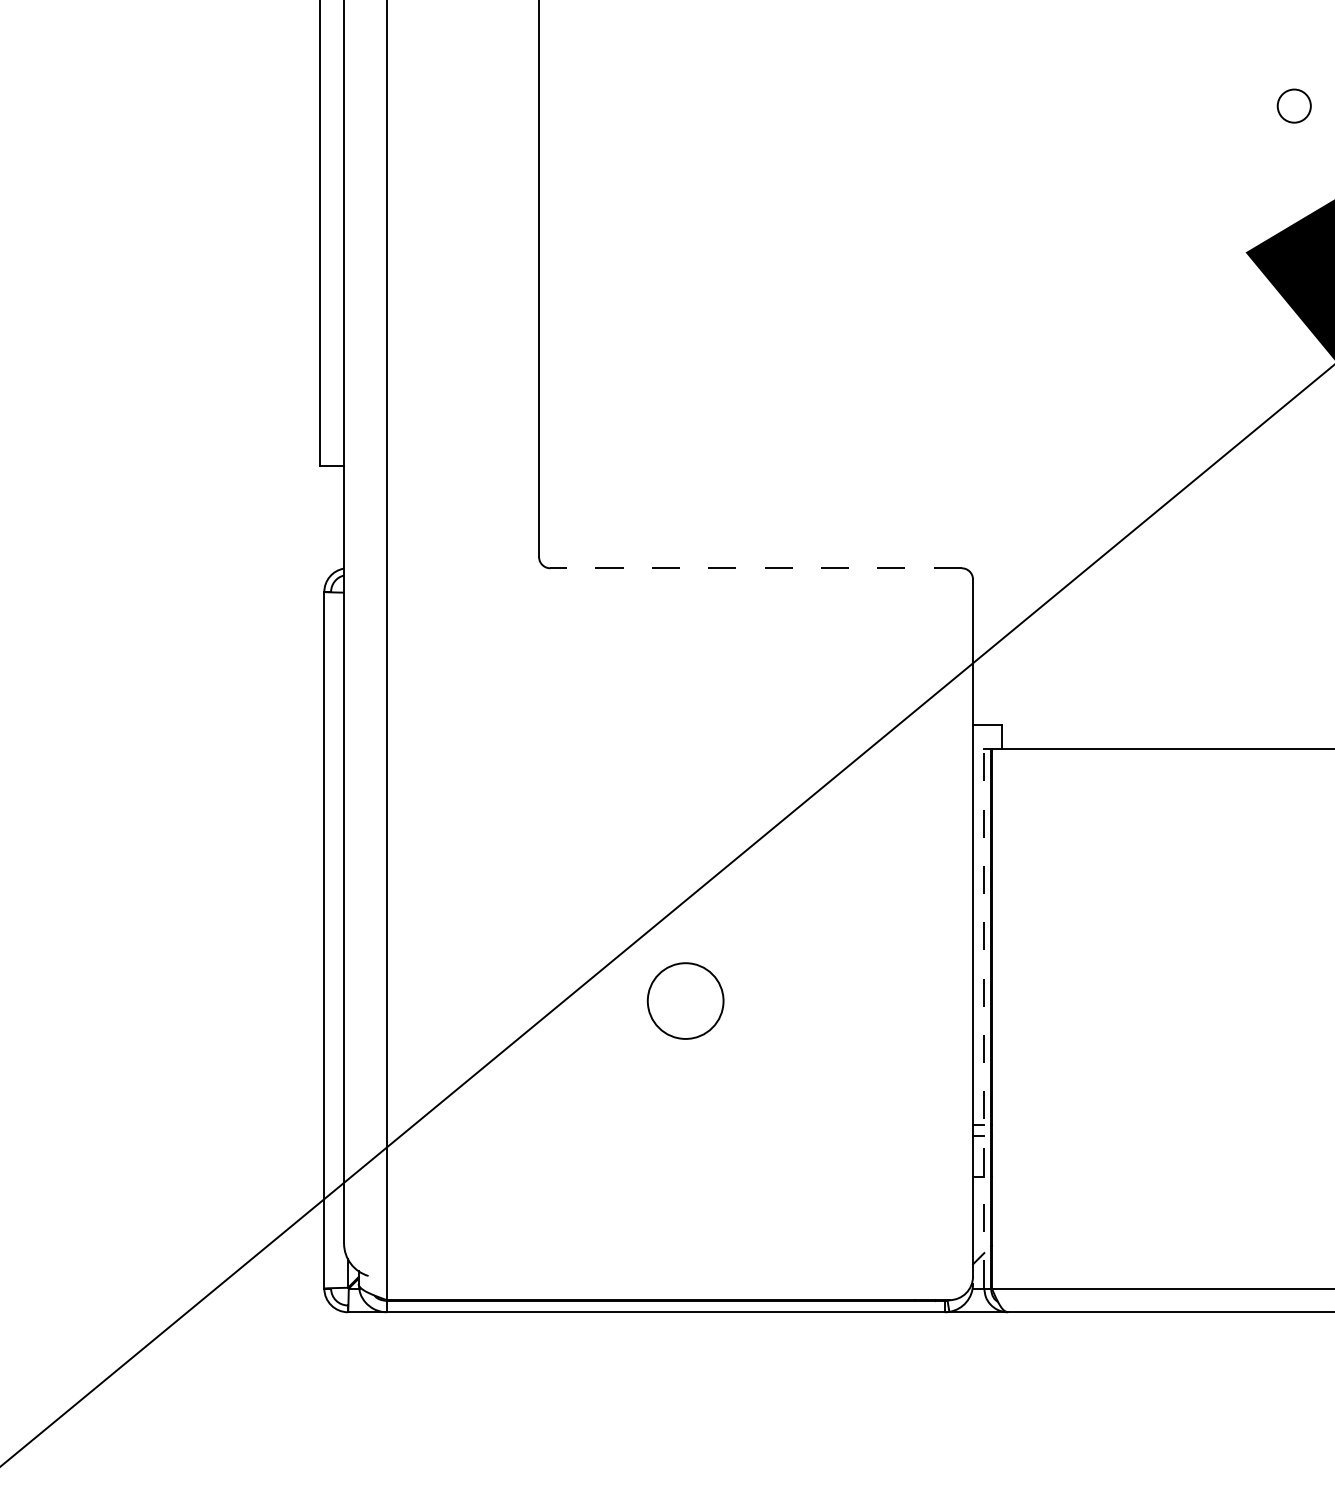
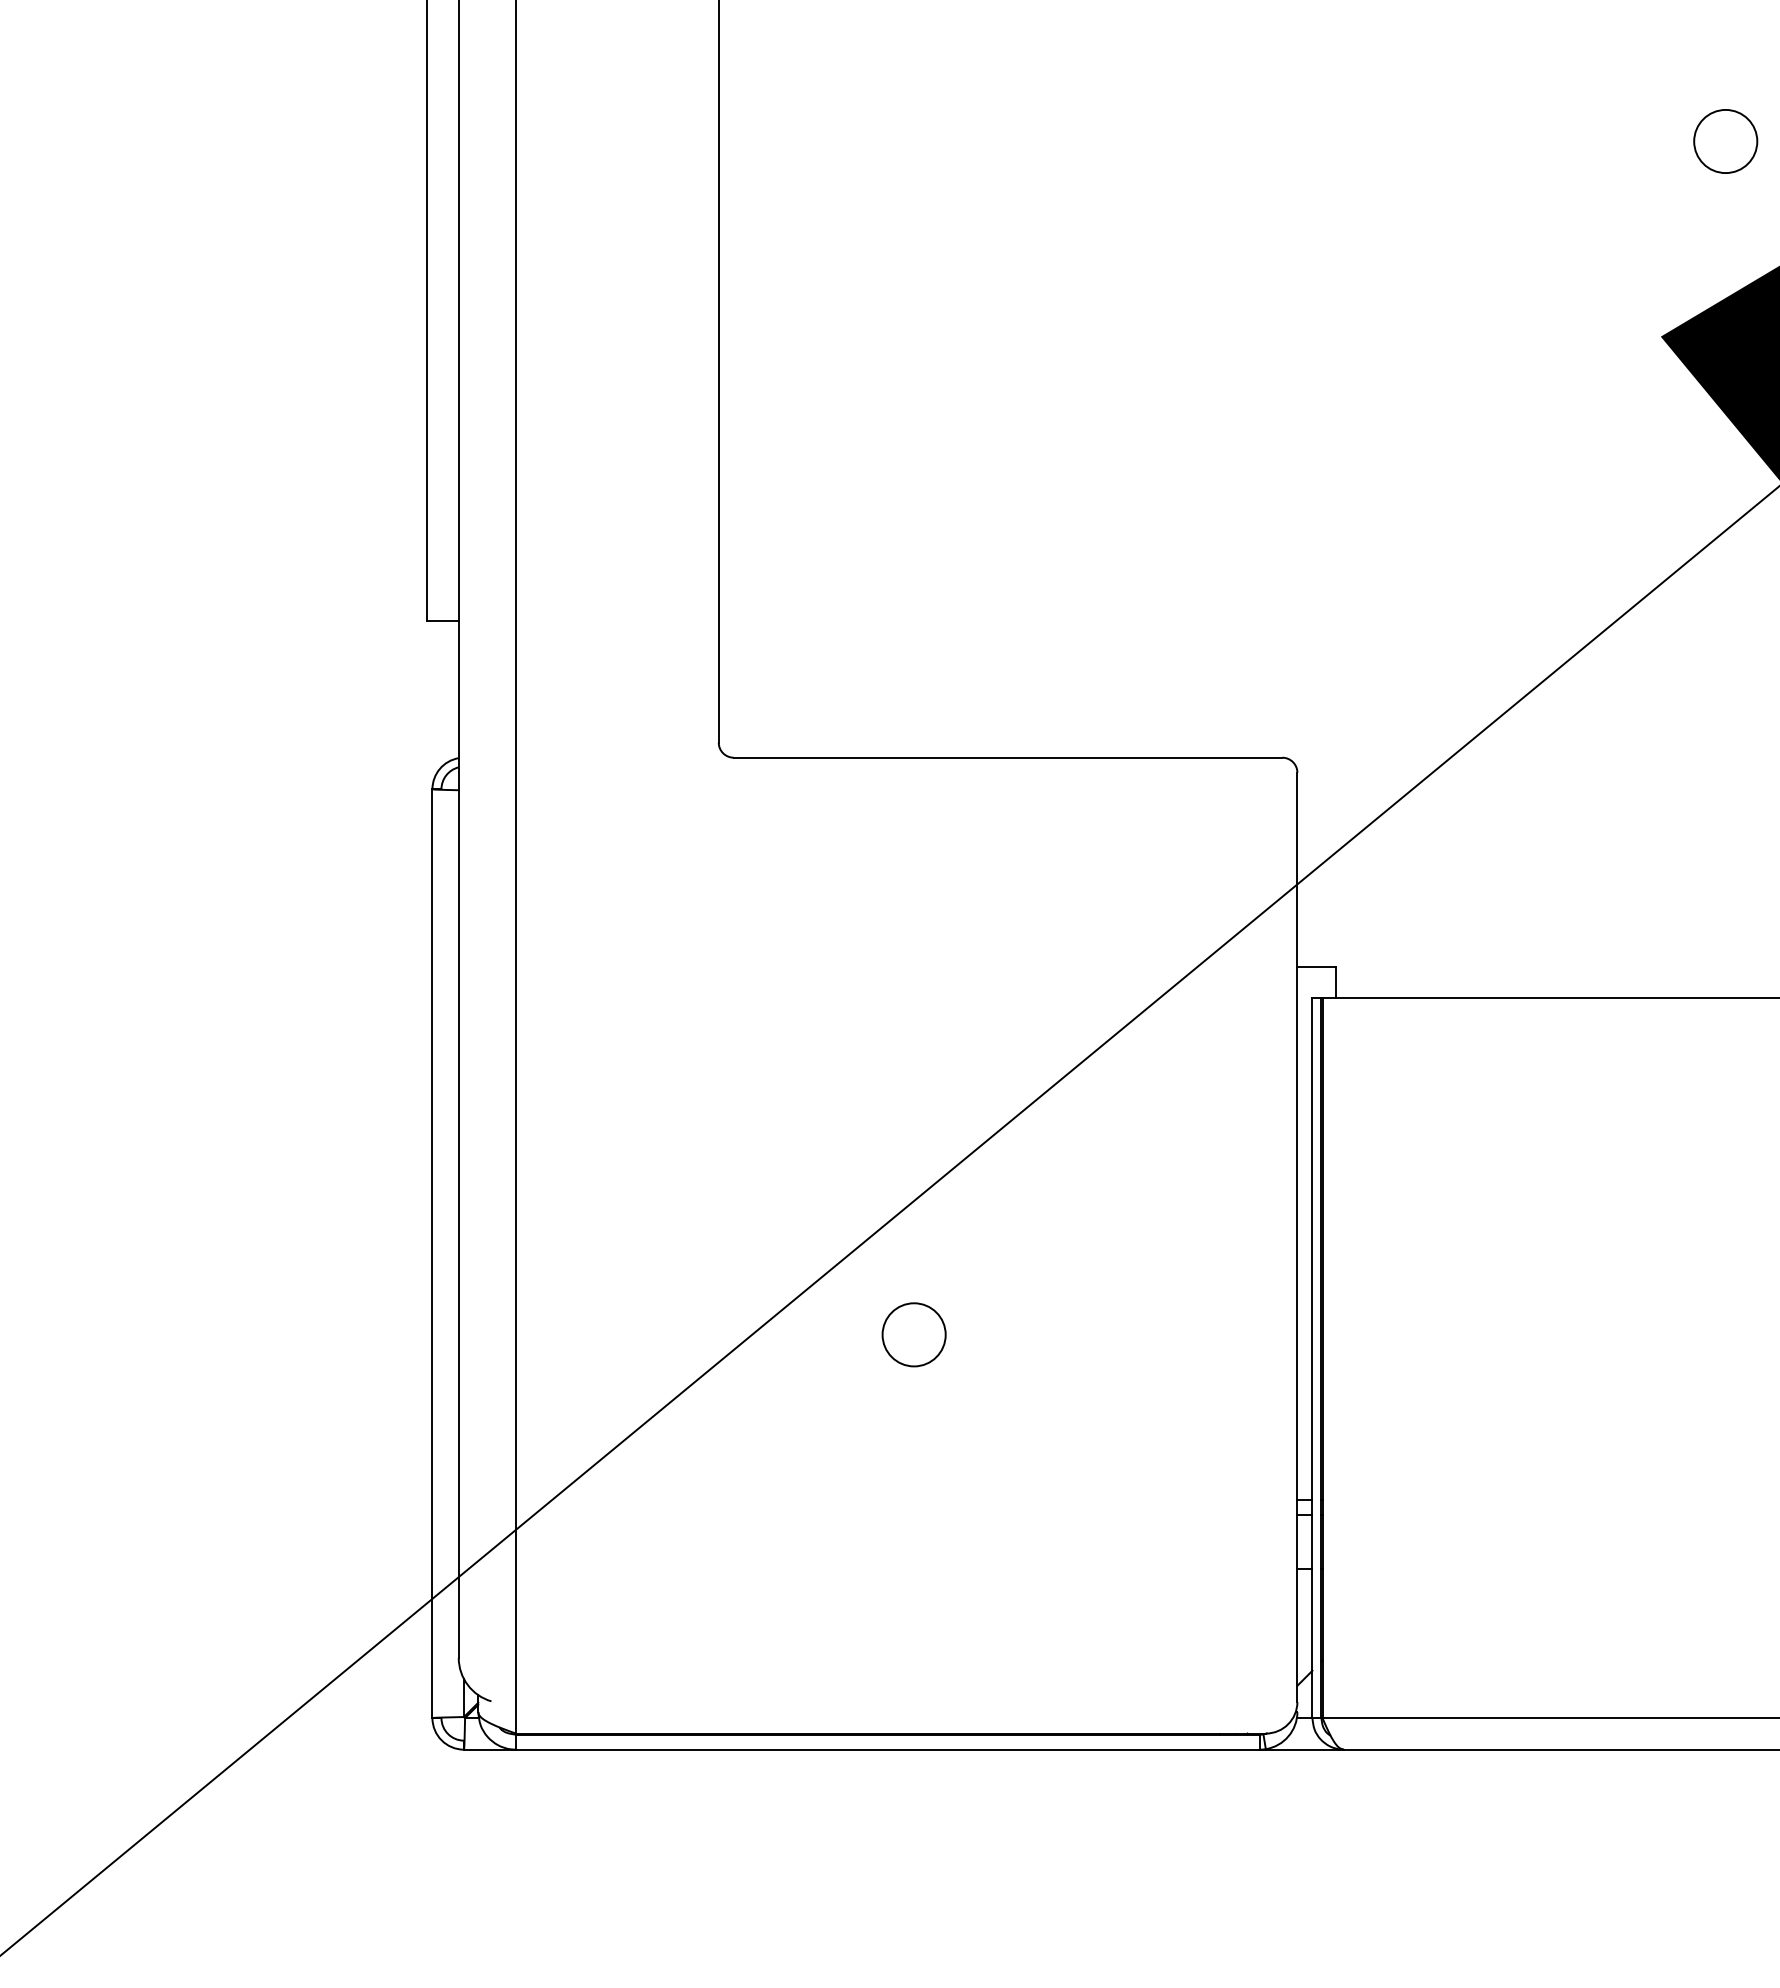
circle: (1294, 106) -> (1725, 141), size x1.43
line: (755, 568) -> (1007, 757), dashed -> solid
circle: (685, 1000) -> (913, 1334), size x0.62
line: (984, 1018) -> (1312, 1358), dashed -> solid

